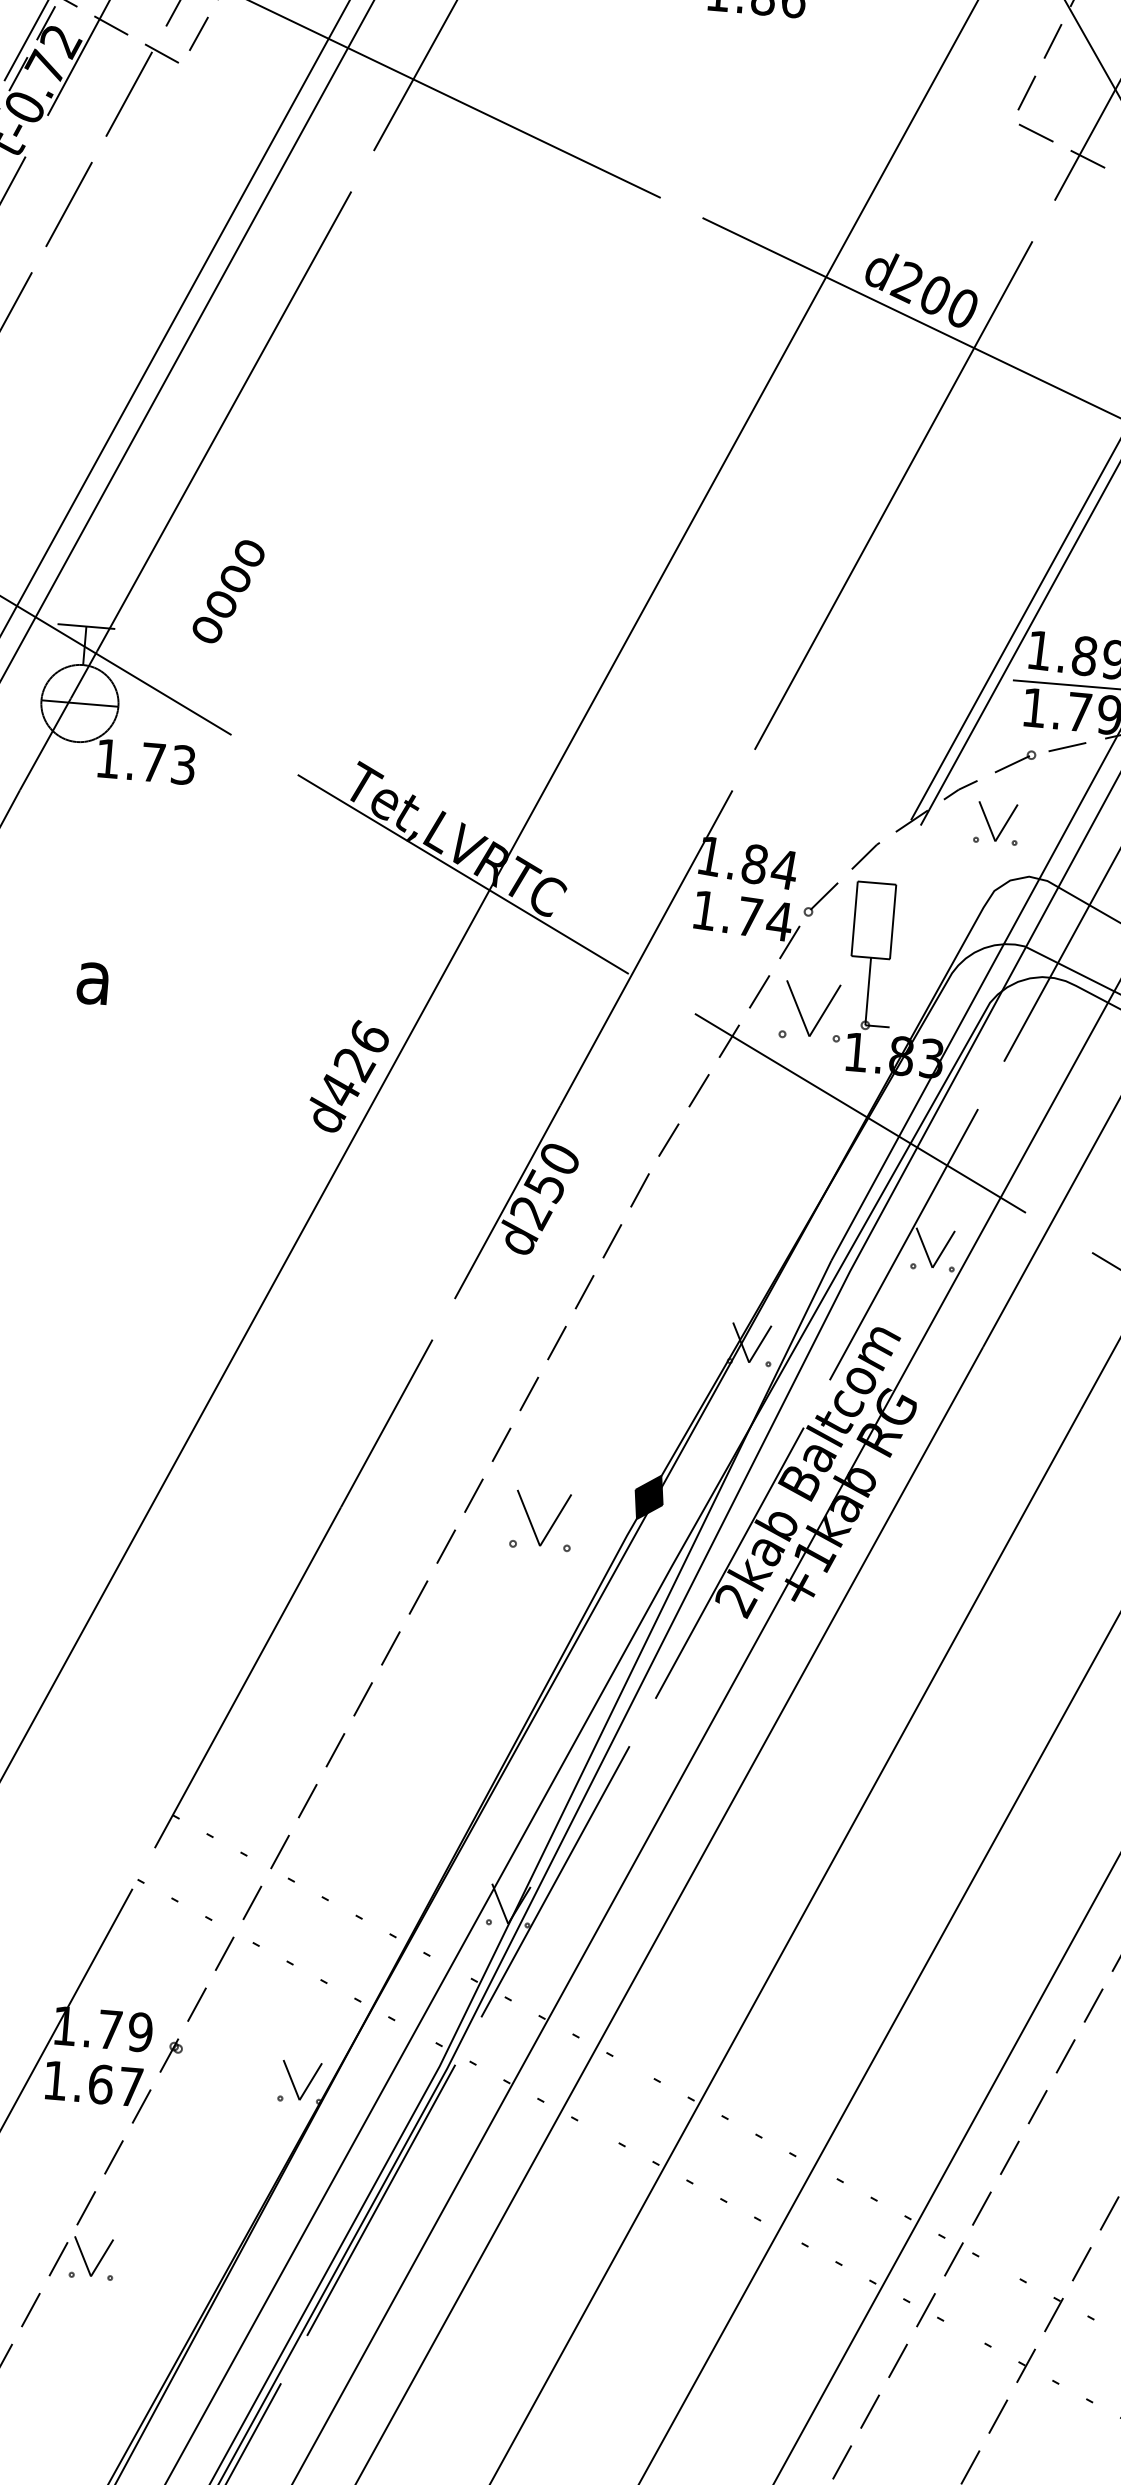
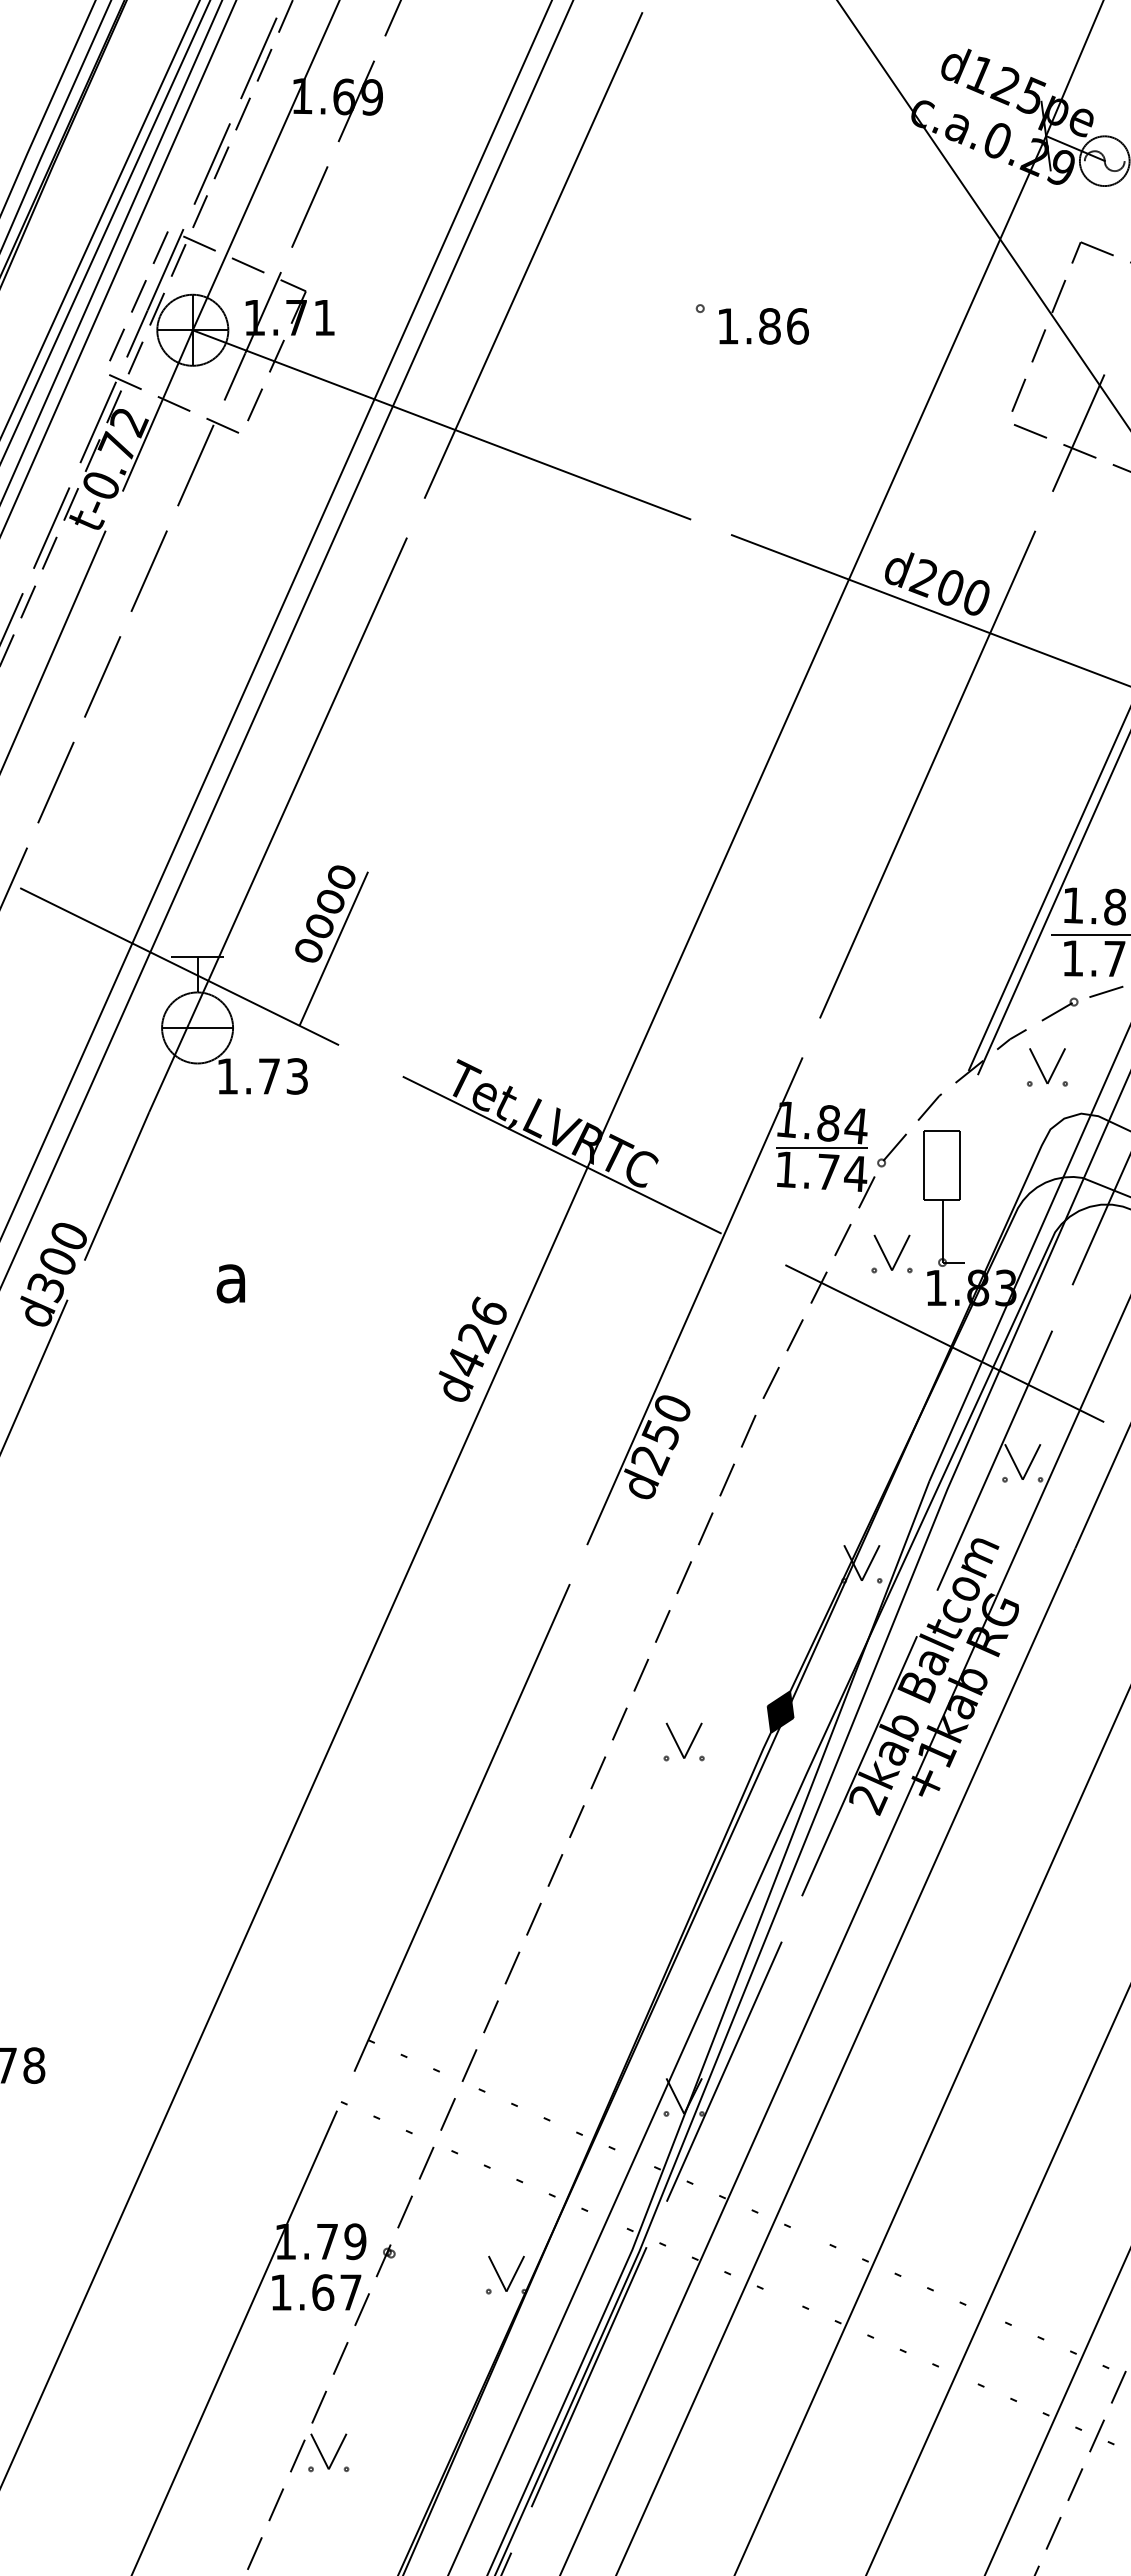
line: (234, 629) -> (333, 948), added
line: (744, 889) -> (821, 1147), added
part: (810, 1010) -> (891, 1253), size x0.71
part: (541, 1520) -> (683, 1741), size x0.71

